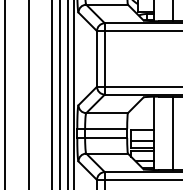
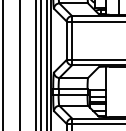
line: (173, 132) -> (119, 91), removed

